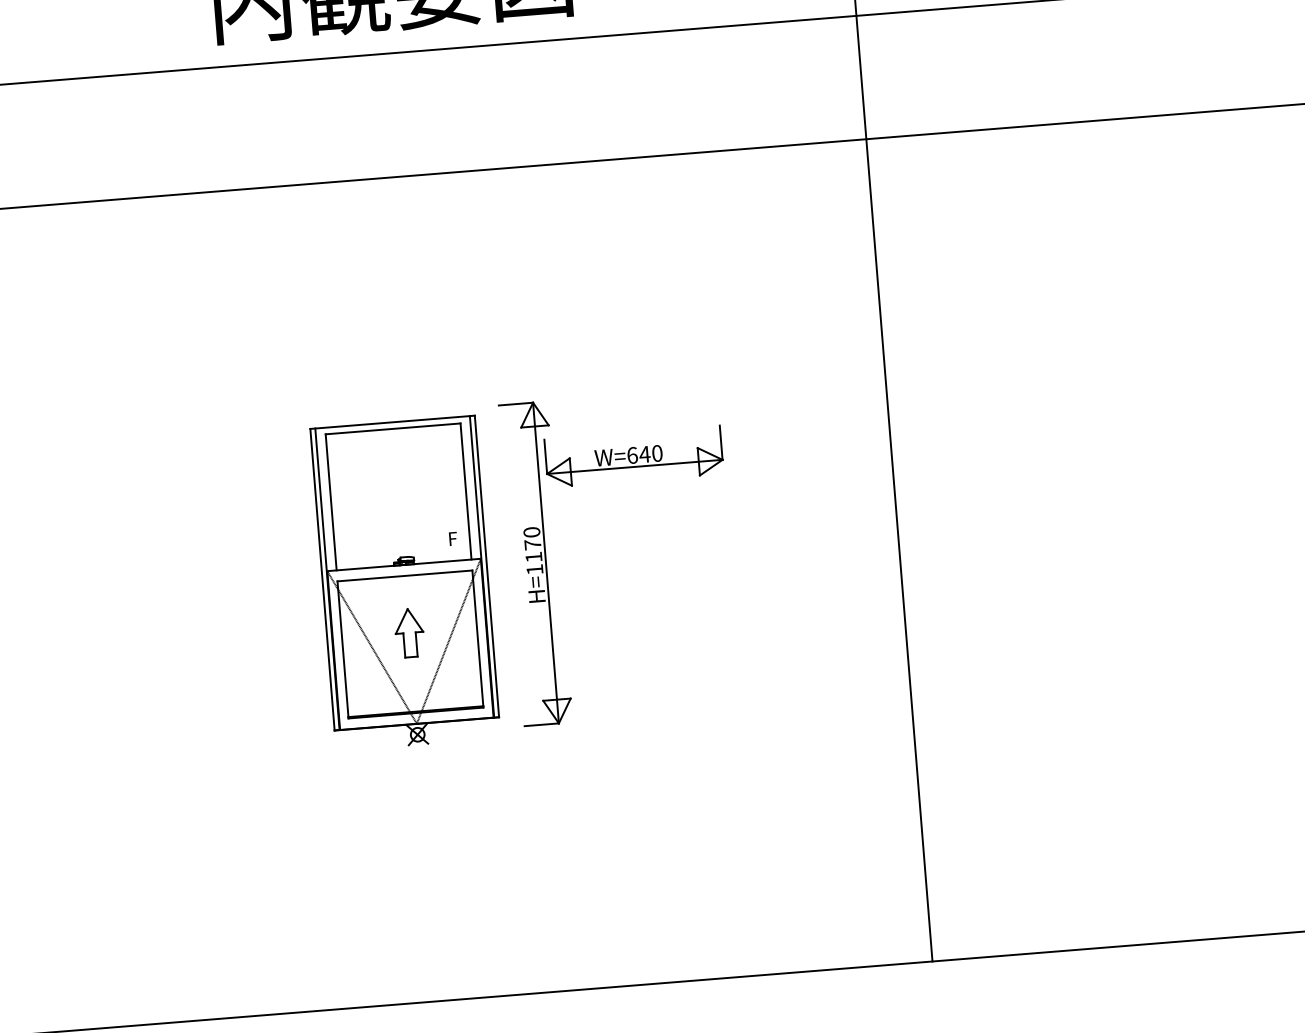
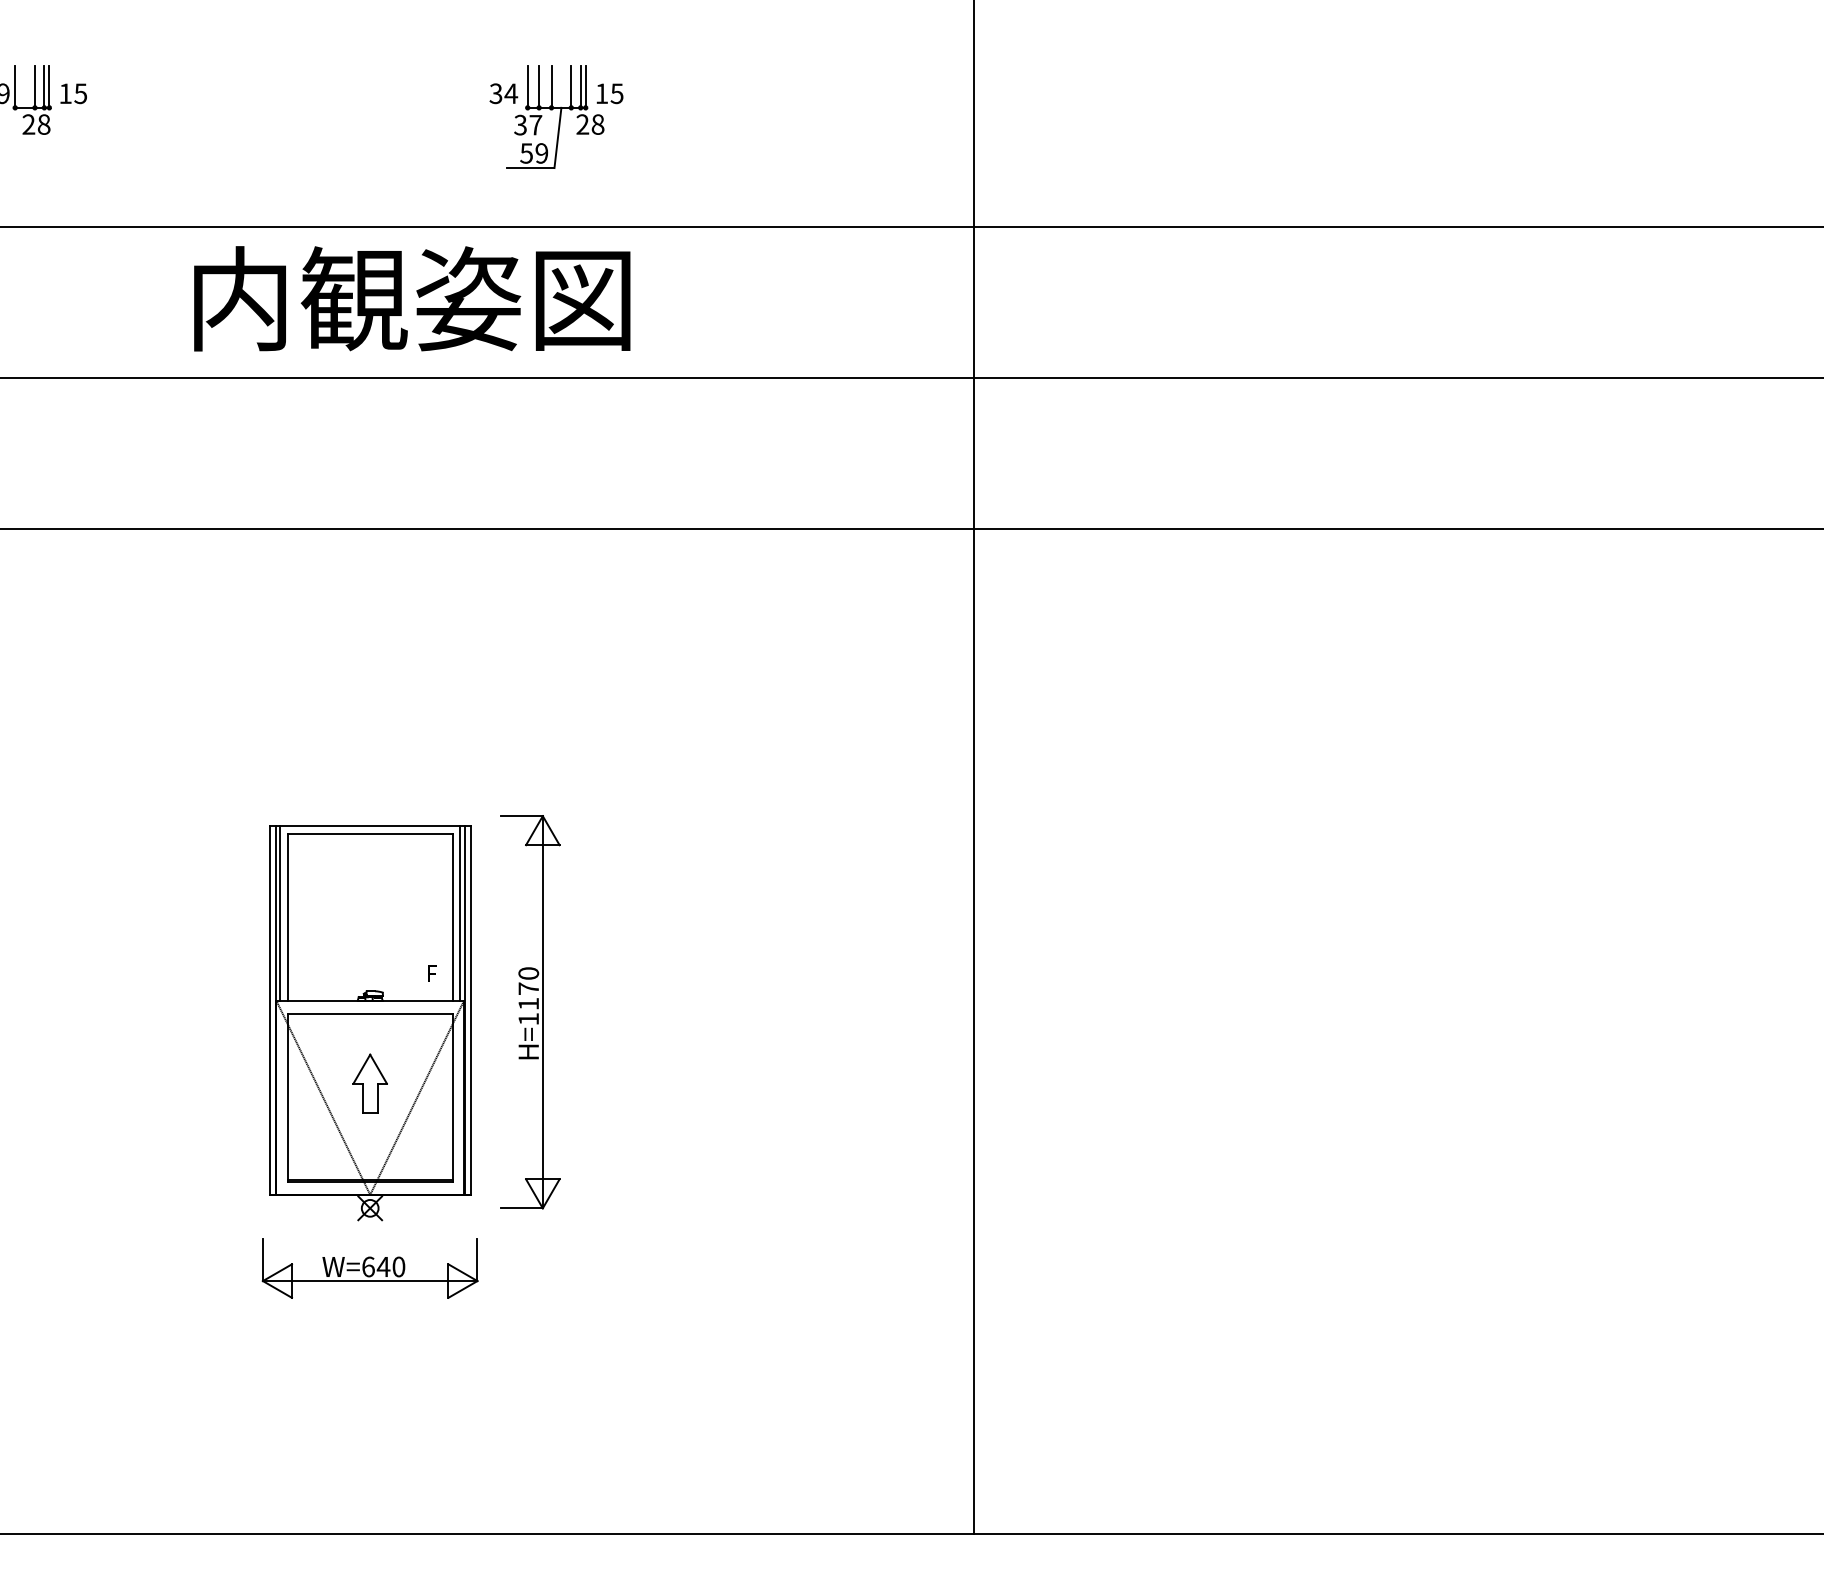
part: (633, 456) -> (369, 1268), moved
line: (471, 487) -> (459, 913), added
line: (324, 499) -> (280, 913), added

